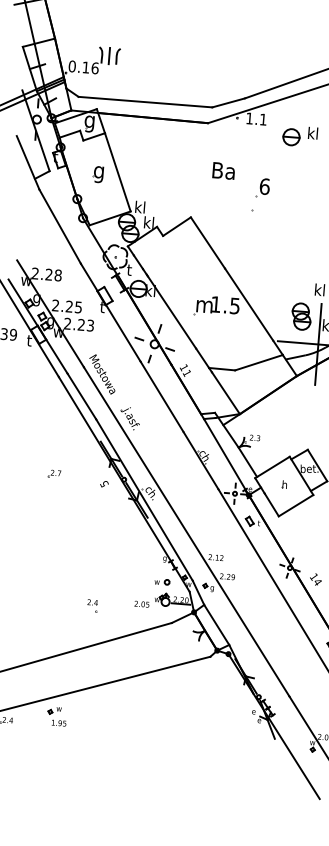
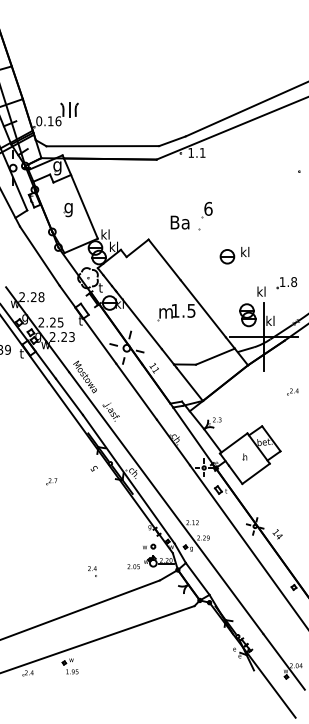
part: (299, 136) -> (234, 255), moved
text: (223, 170) -> (179, 222), moved
part: (54, 473) -> (51, 481), moved

